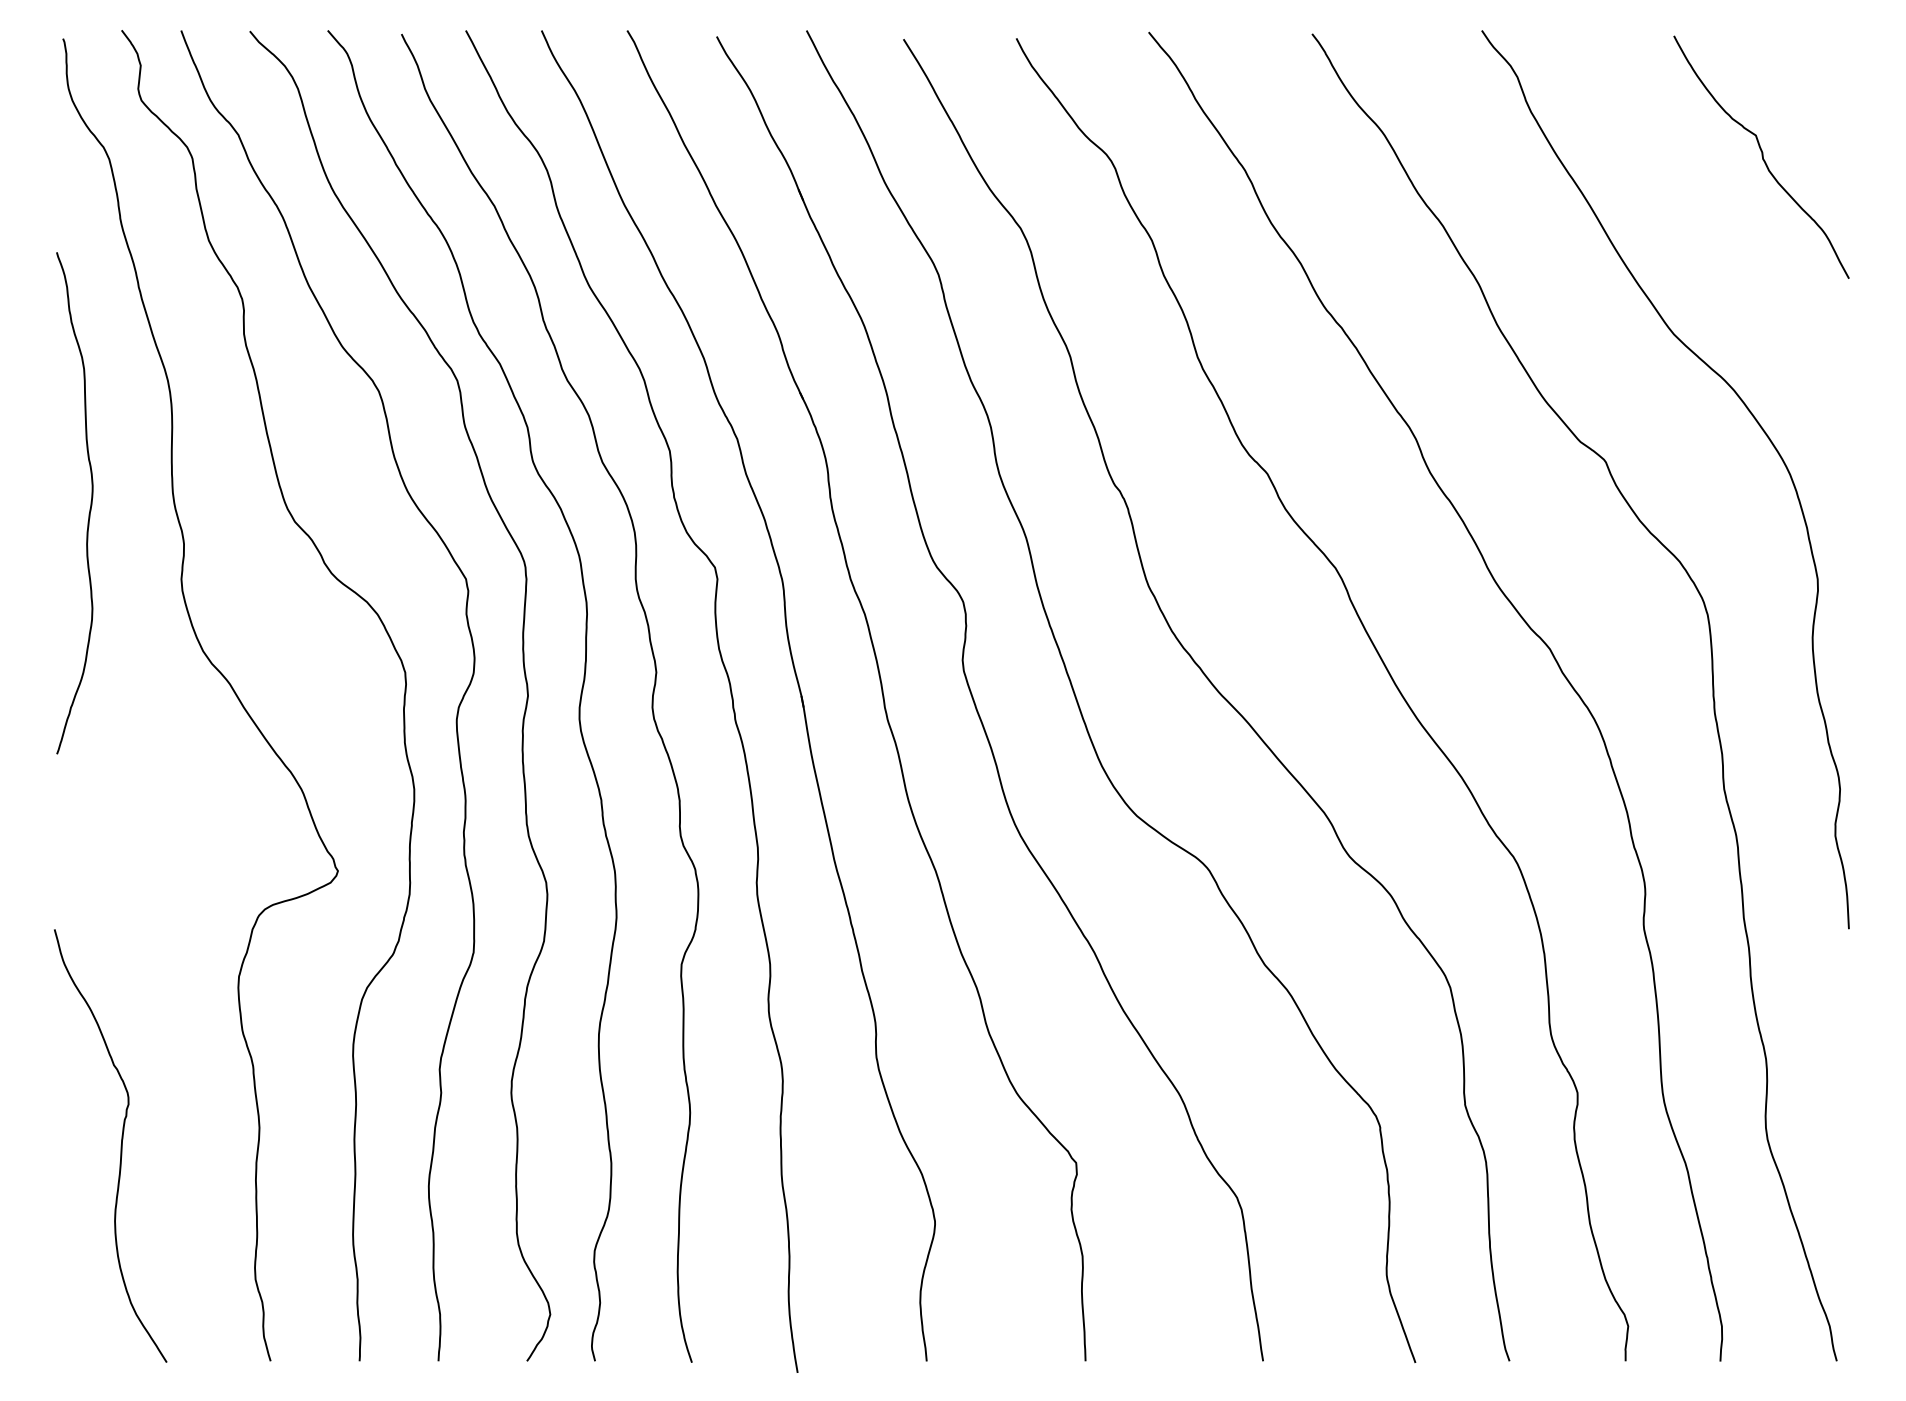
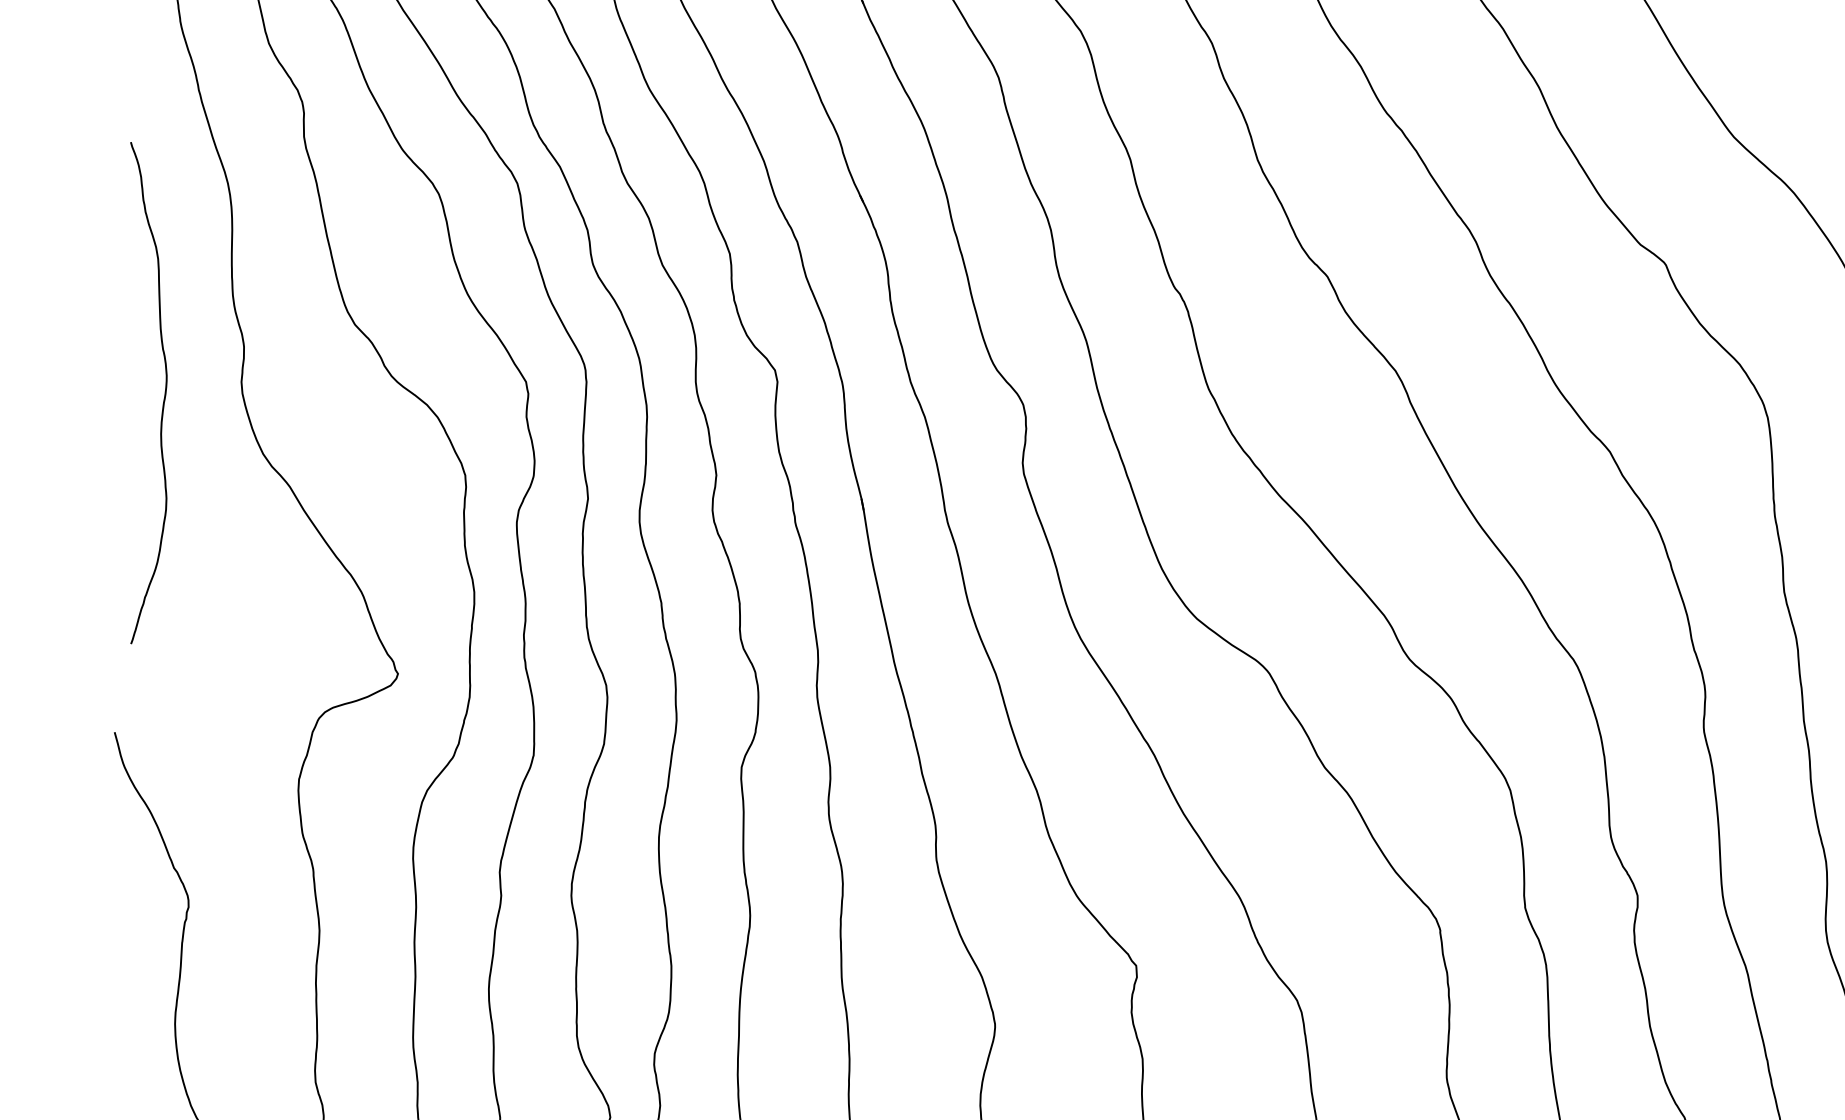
curve: (89, 508) -> (163, 398), moved

